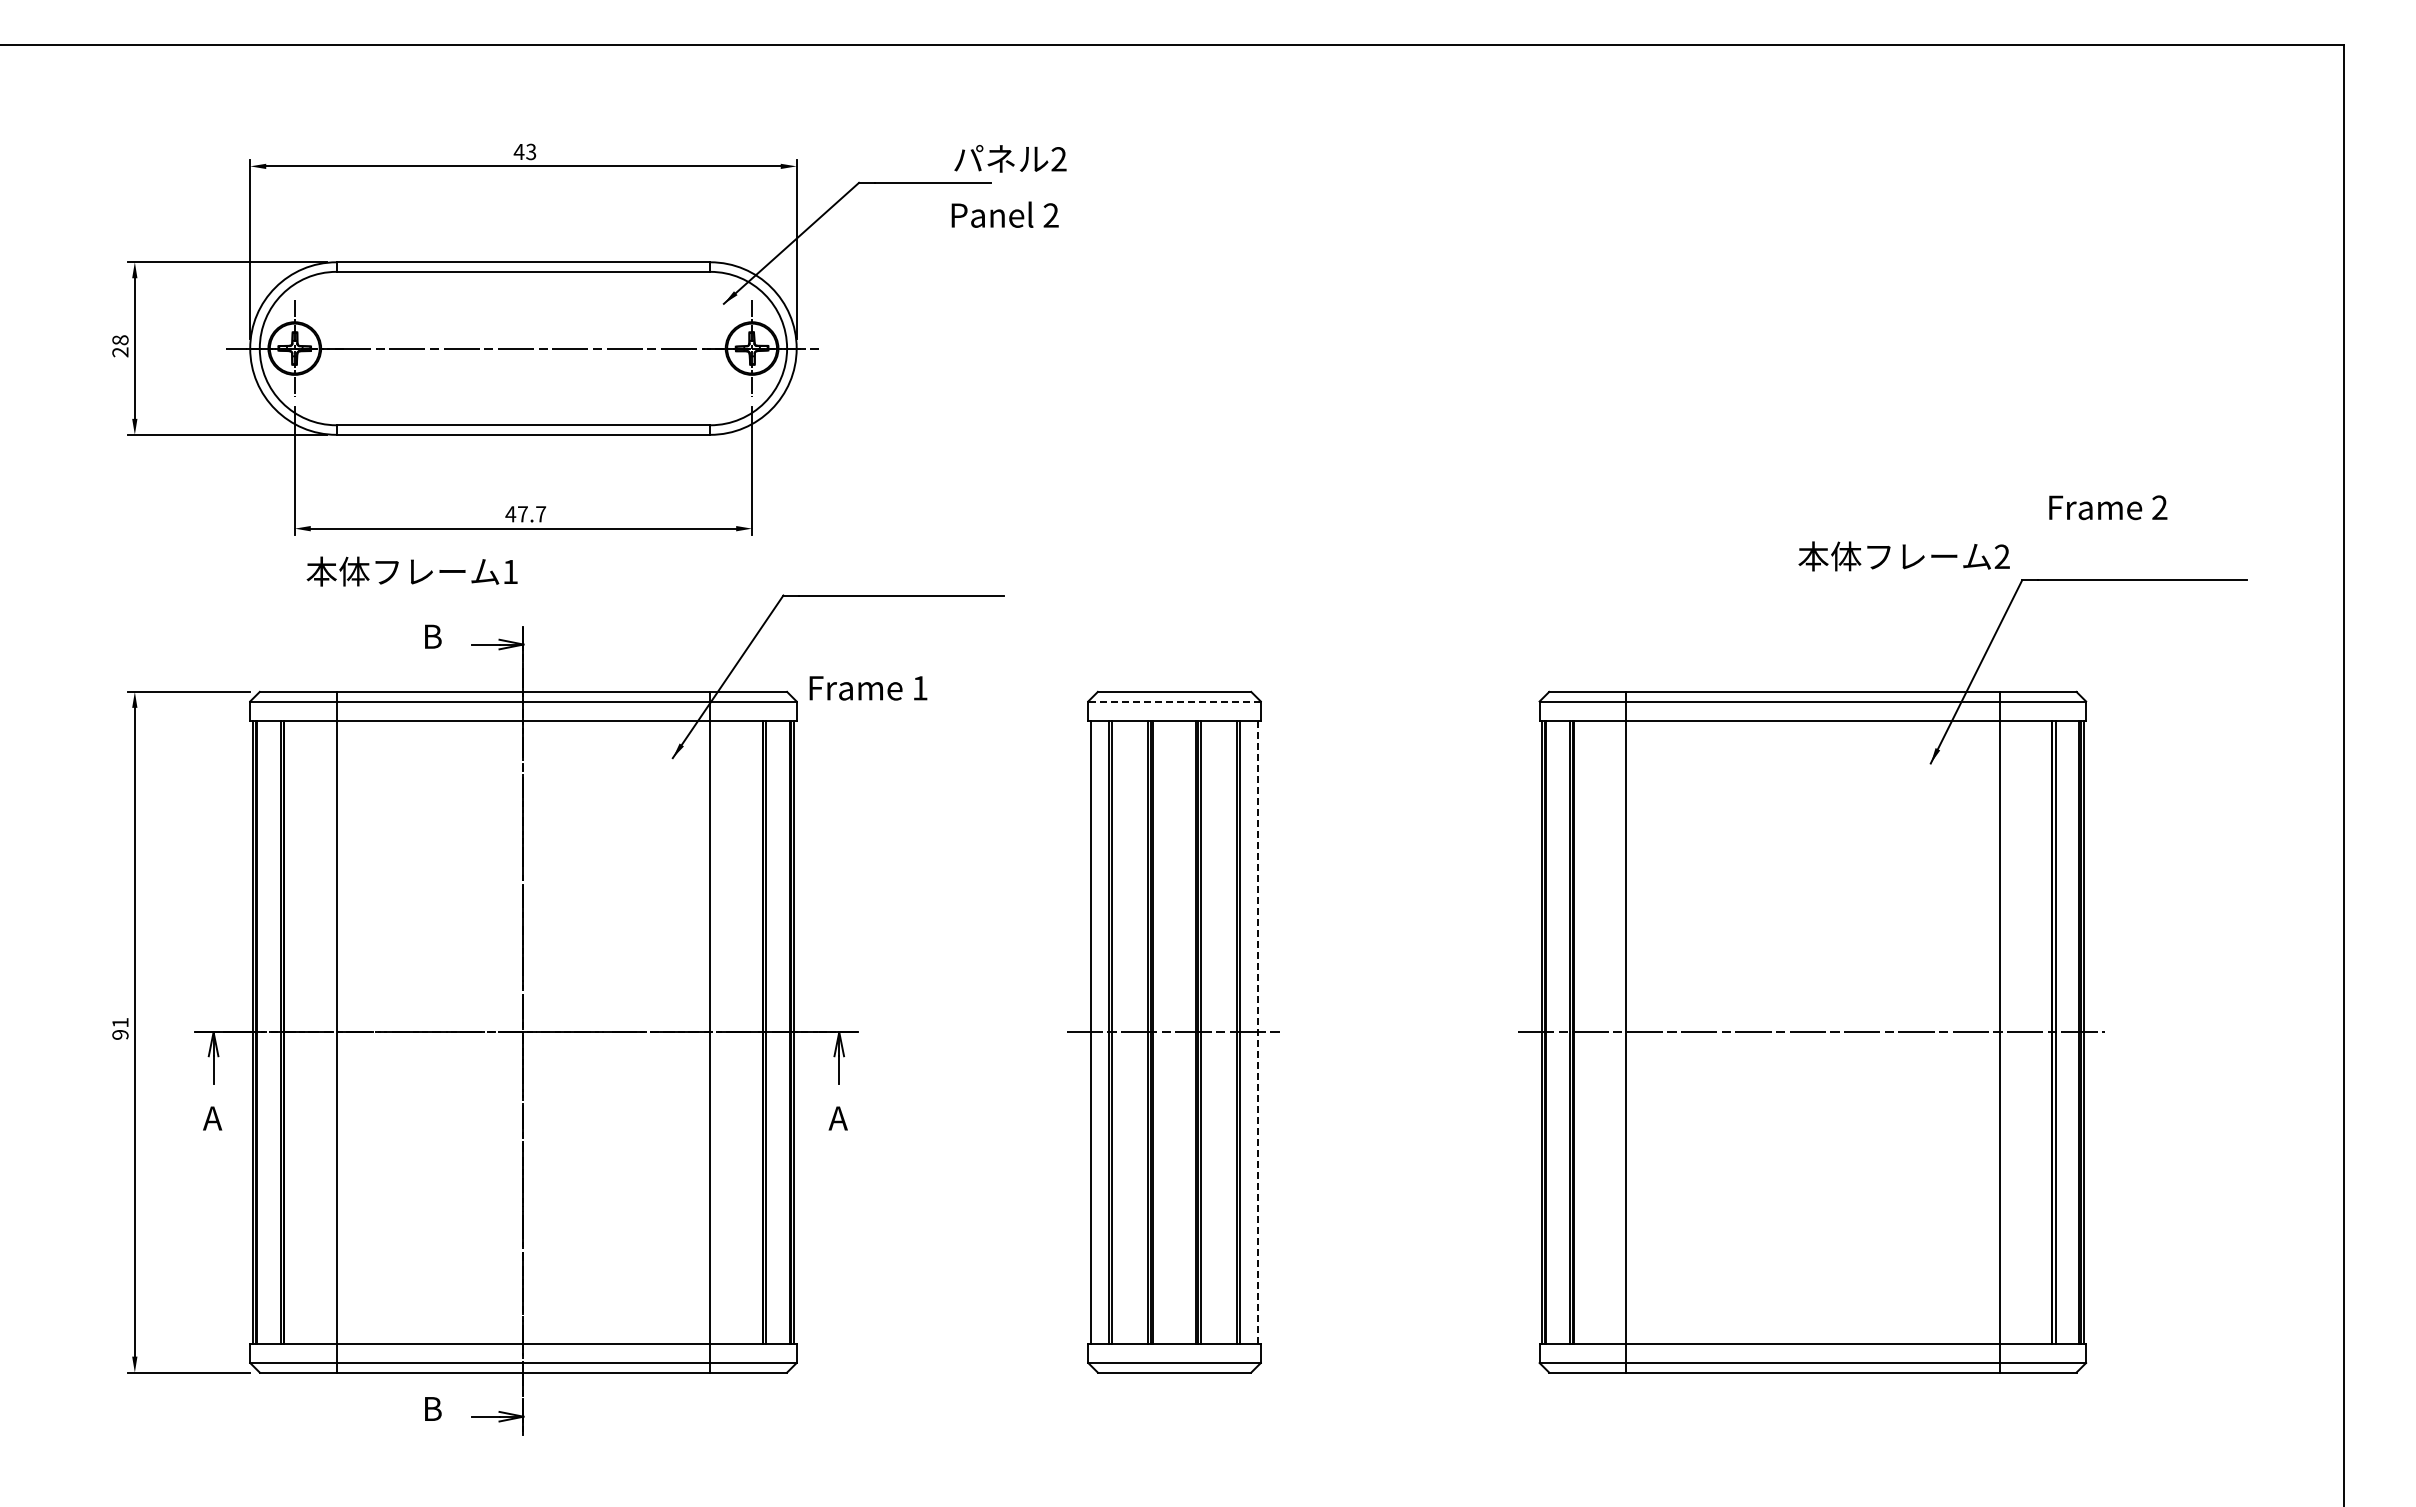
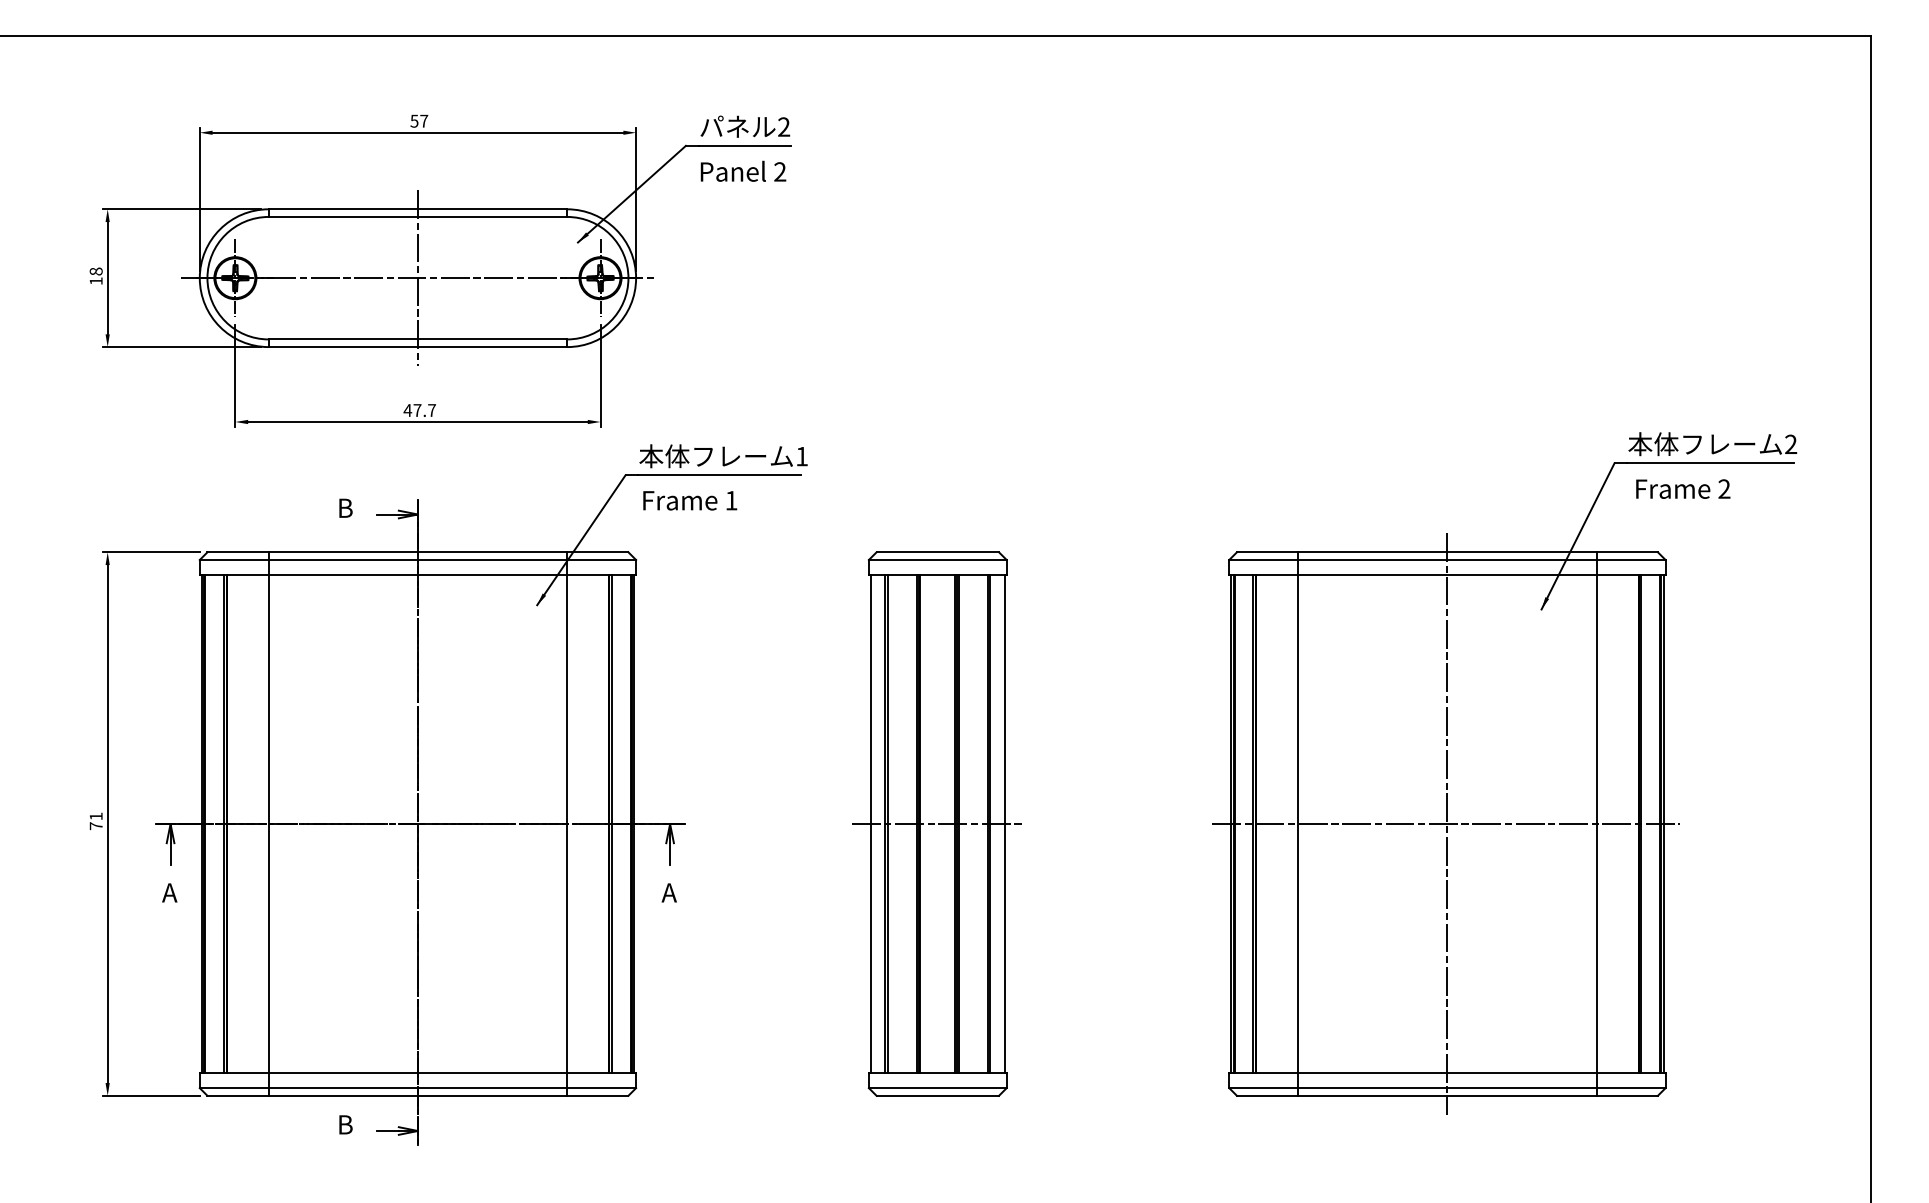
text: (524, 151) -> (418, 120), 43 -> 57
text: (1010, 158) -> (745, 126), moved
text: (1004, 214) -> (742, 171), moved
line: (523, 348) -> (417, 278), added
text: (120, 352) -> (96, 281), 28 -> 18
text: (2108, 507) -> (1683, 488), moved
text: (1903, 556) -> (1712, 444), moved
text: (411, 571) -> (722, 456), moved
text: (868, 688) -> (690, 500), moved
line: (1174, 701) -> (937, 559), dashed -> solid
line: (1812, 1031) -> (1447, 823), added
line: (1258, 1032) -> (1004, 824), dashed -> solid
text: (120, 1034) -> (96, 825), 91 -> 71

